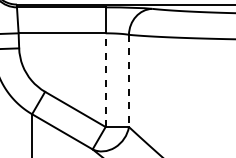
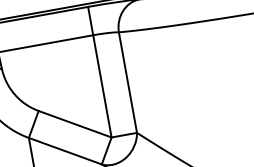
line: (105, 80) -> (102, 86), dashed -> solid
line: (128, 81) -> (127, 83), dashed -> solid

